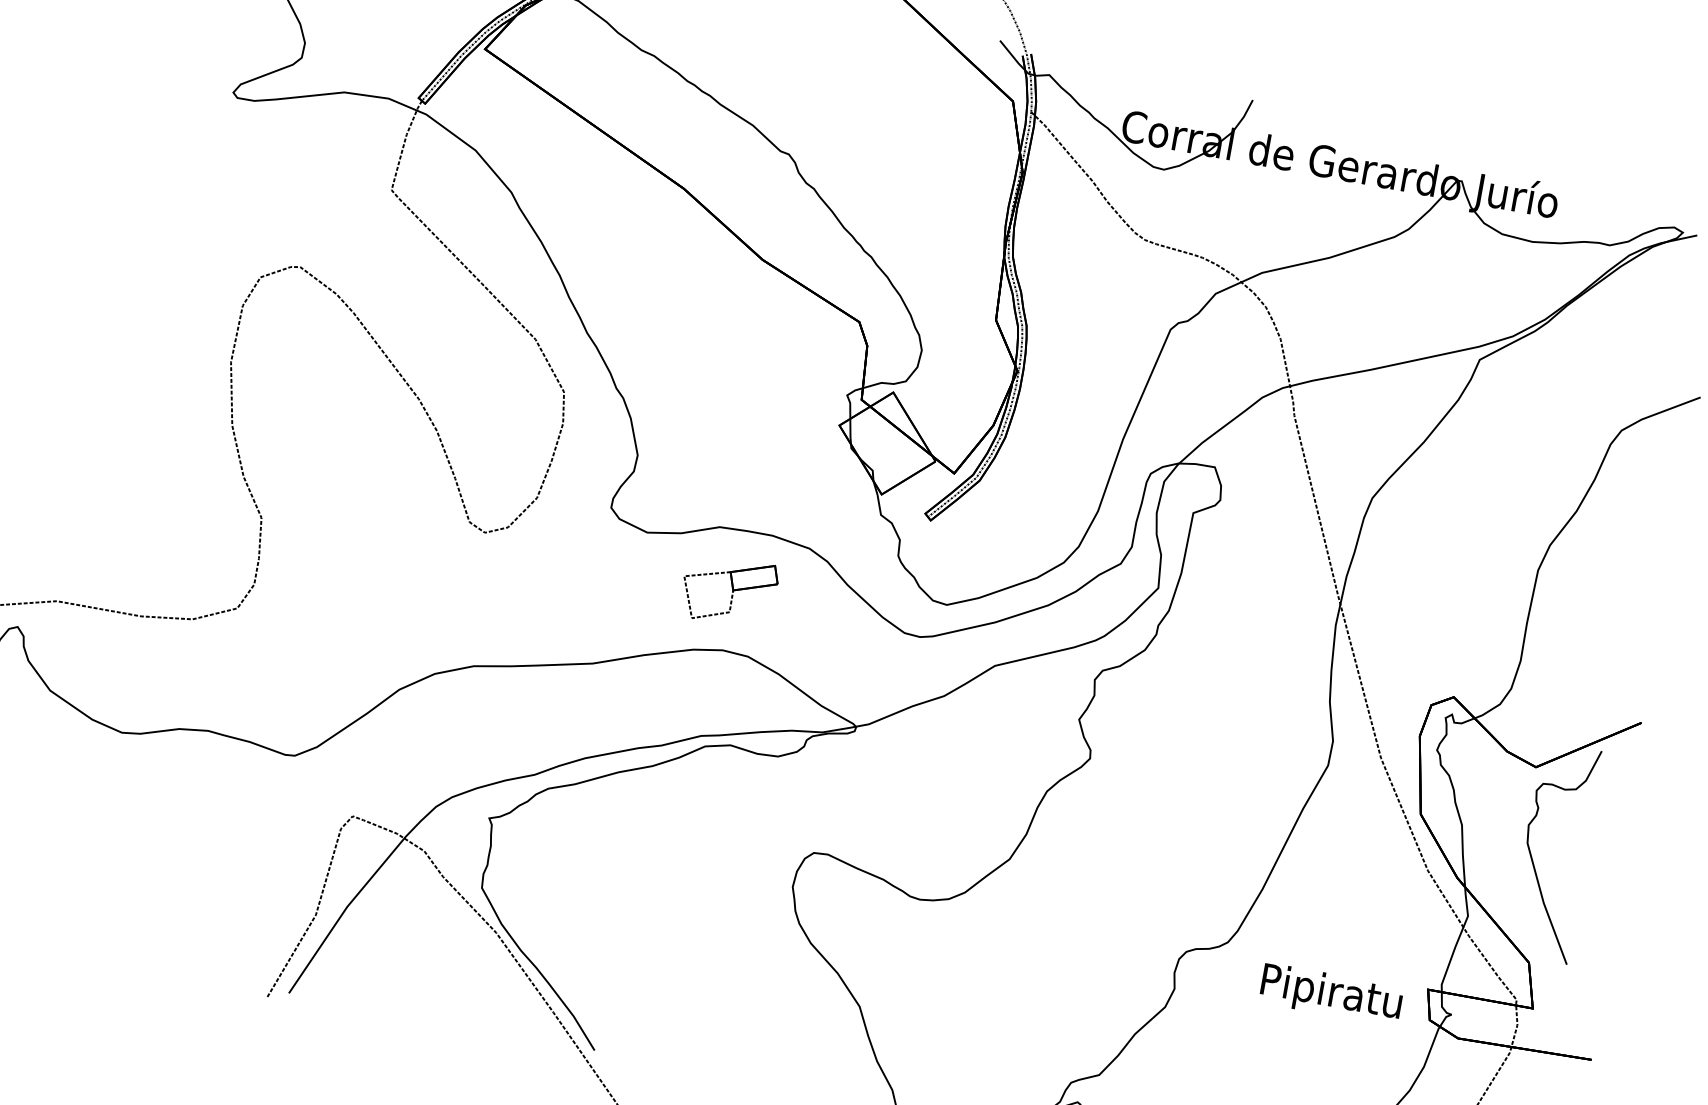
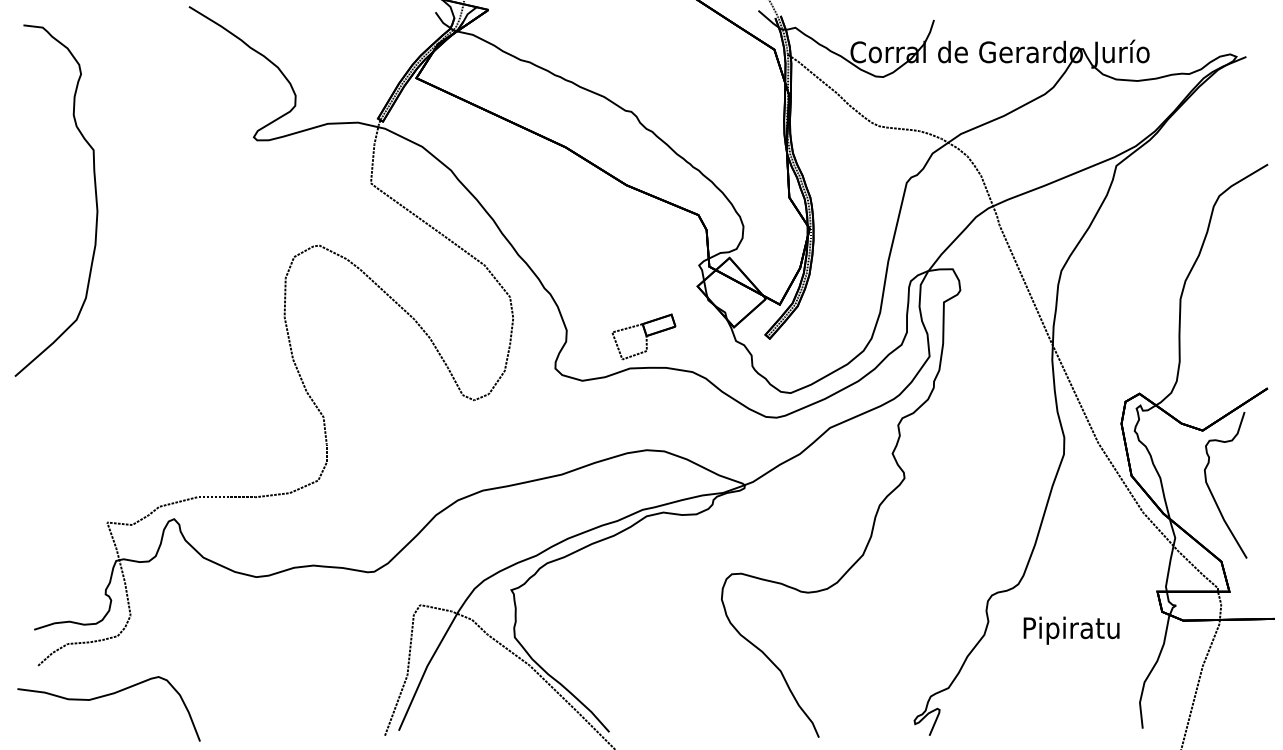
part: (728, 590) -> (643, 336), moved
text: (1331, 994) -> (1071, 630), moved

